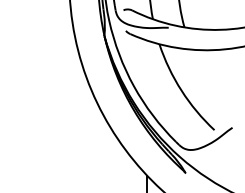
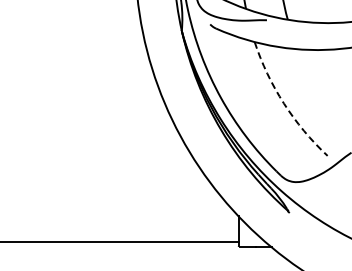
arc: (181, 90) -> (283, 103), solid -> dashed

